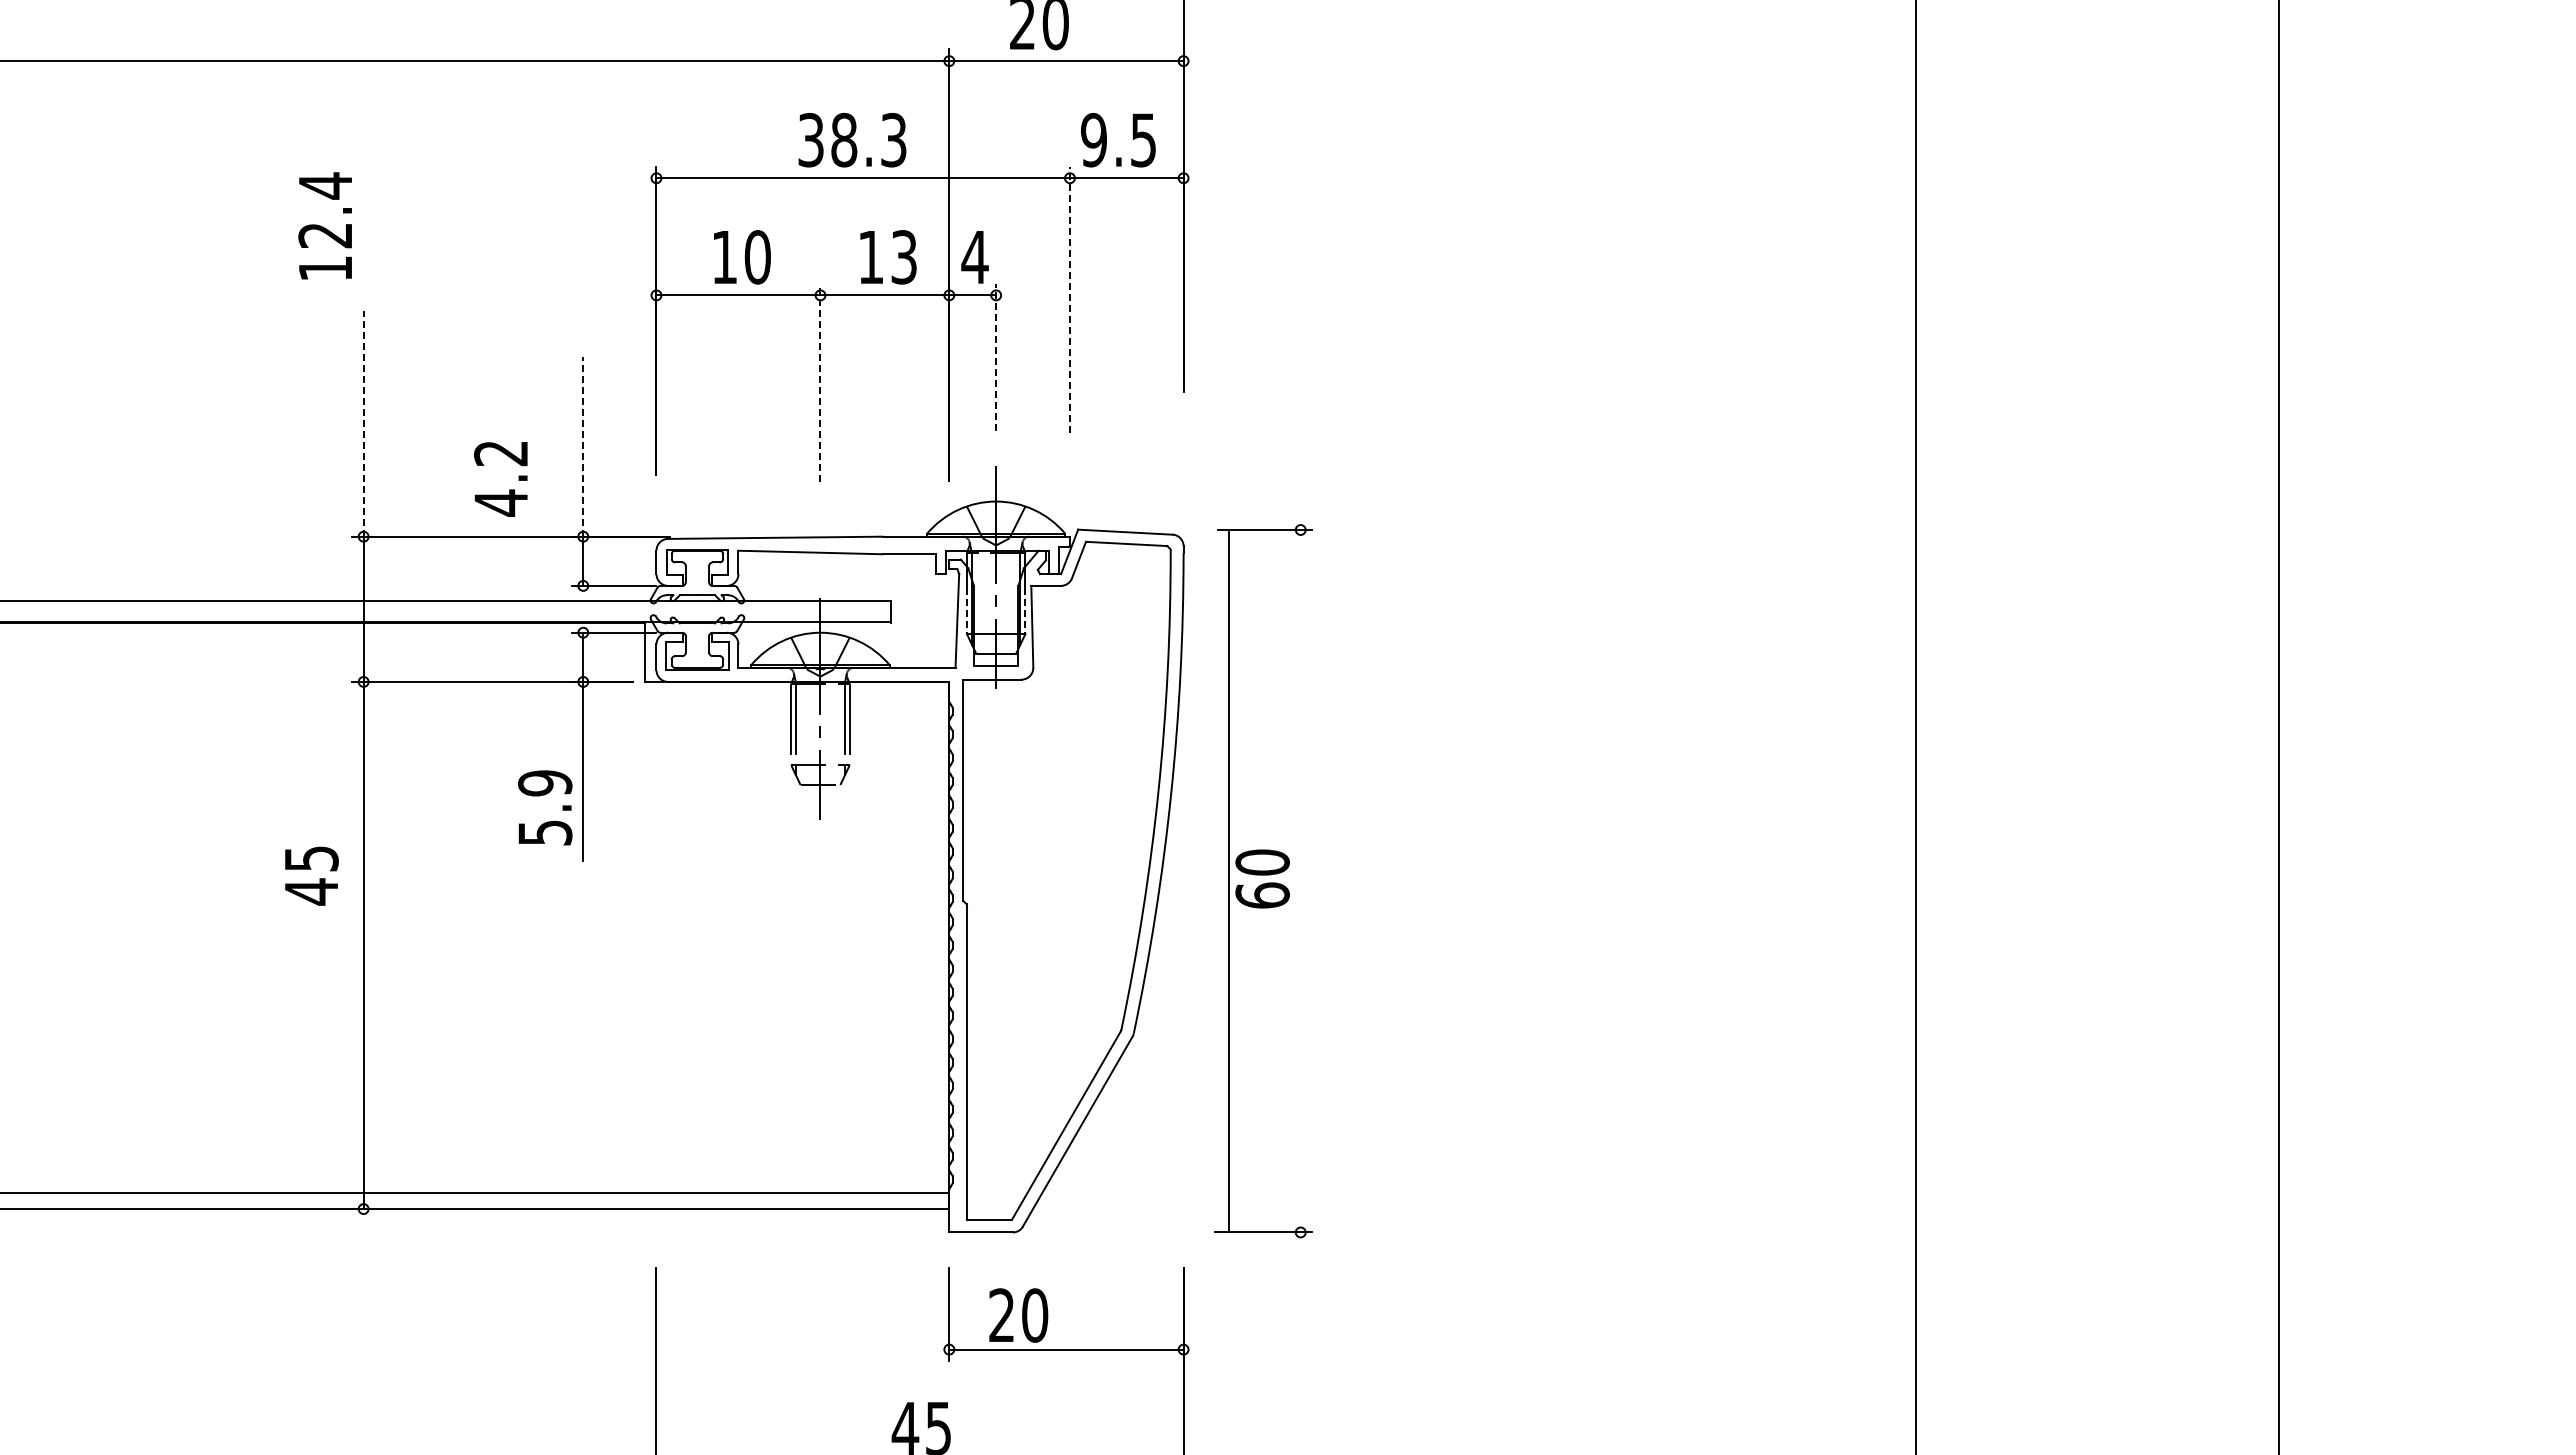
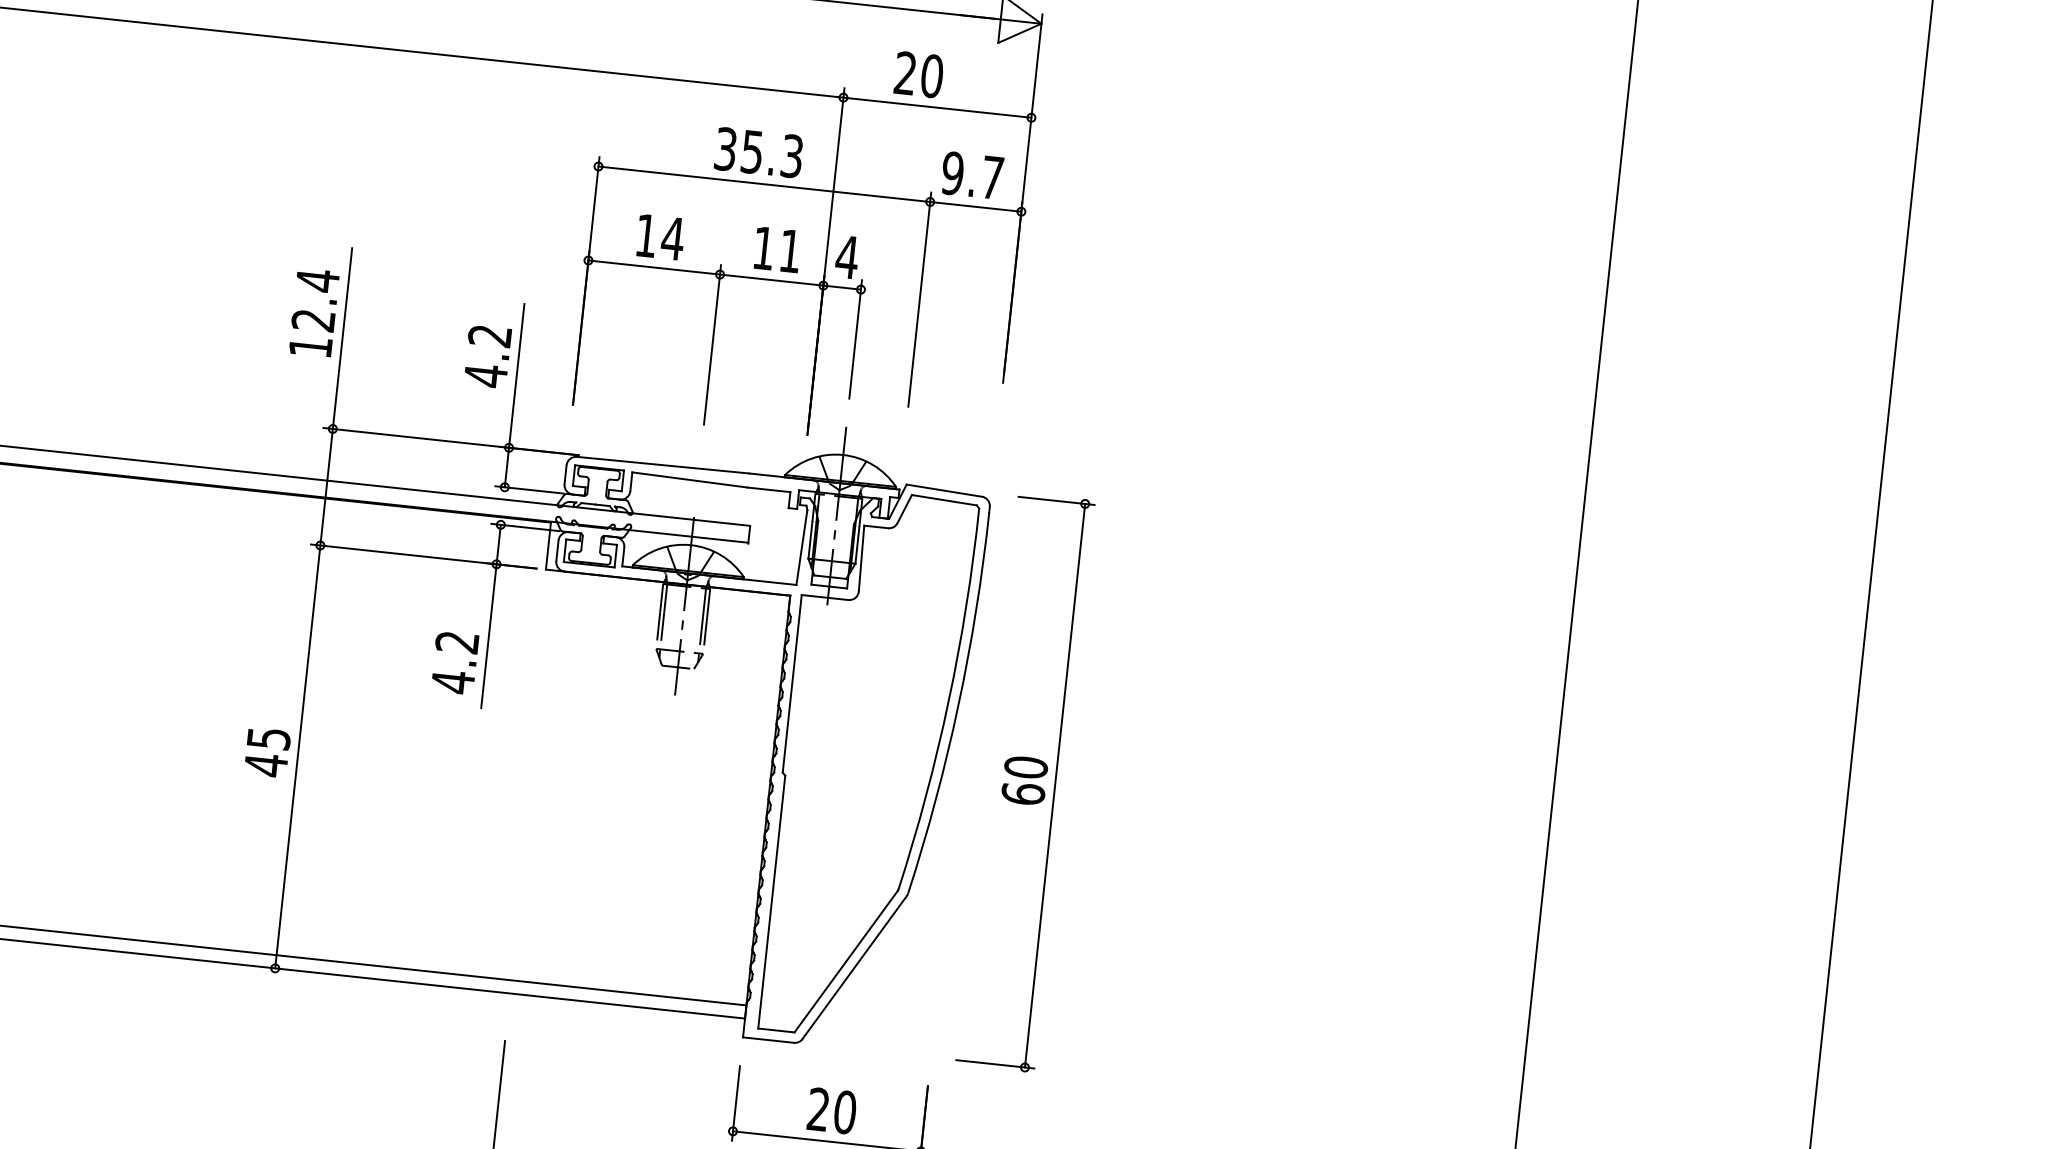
text: (844, 139) -> (752, 151), 38.3 -> 35.3
text: (1143, 140) -> (992, 178), 9.5 -> 9.7
text: (324, 225) -> (313, 312), moved
text: (757, 257) -> (672, 238), 10 -> 14
text: (903, 257) -> (789, 251), 13 -> 11
line: (1069, 299) -> (919, 299), dashed -> solid
line: (996, 357) -> (855, 339), dashed -> solid
line: (820, 382) -> (712, 344), dashed -> solid
line: (363, 424) -> (342, 338), dashed -> solid
line: (583, 447) -> (516, 376), dashed -> solid
text: (500, 479) -> (487, 356), moved
line: (966, 611) -> (810, 540), dashed -> solid
line: (1025, 611) -> (857, 545), dashed -> solid
text: (545, 808) -> (455, 662), 5.9 -> 4.2
text: (311, 875) -> (267, 752), moved
line: (1228, 881) -> (1054, 785), moved
text: (1018, 1315) -> (831, 1110), moved

